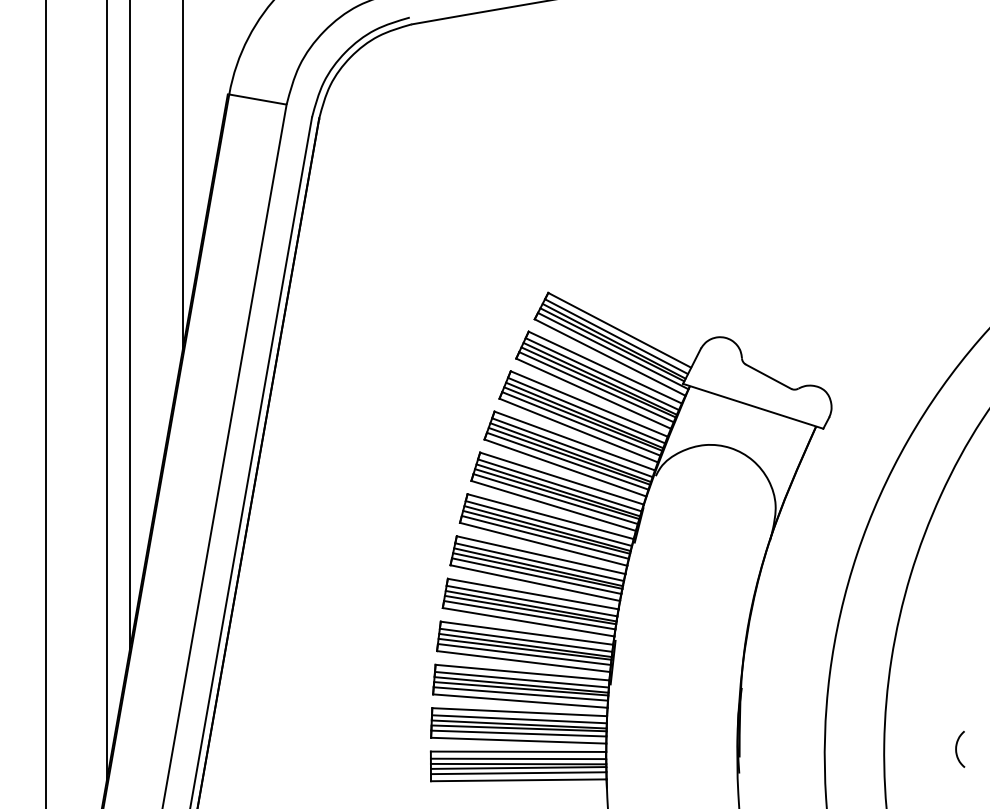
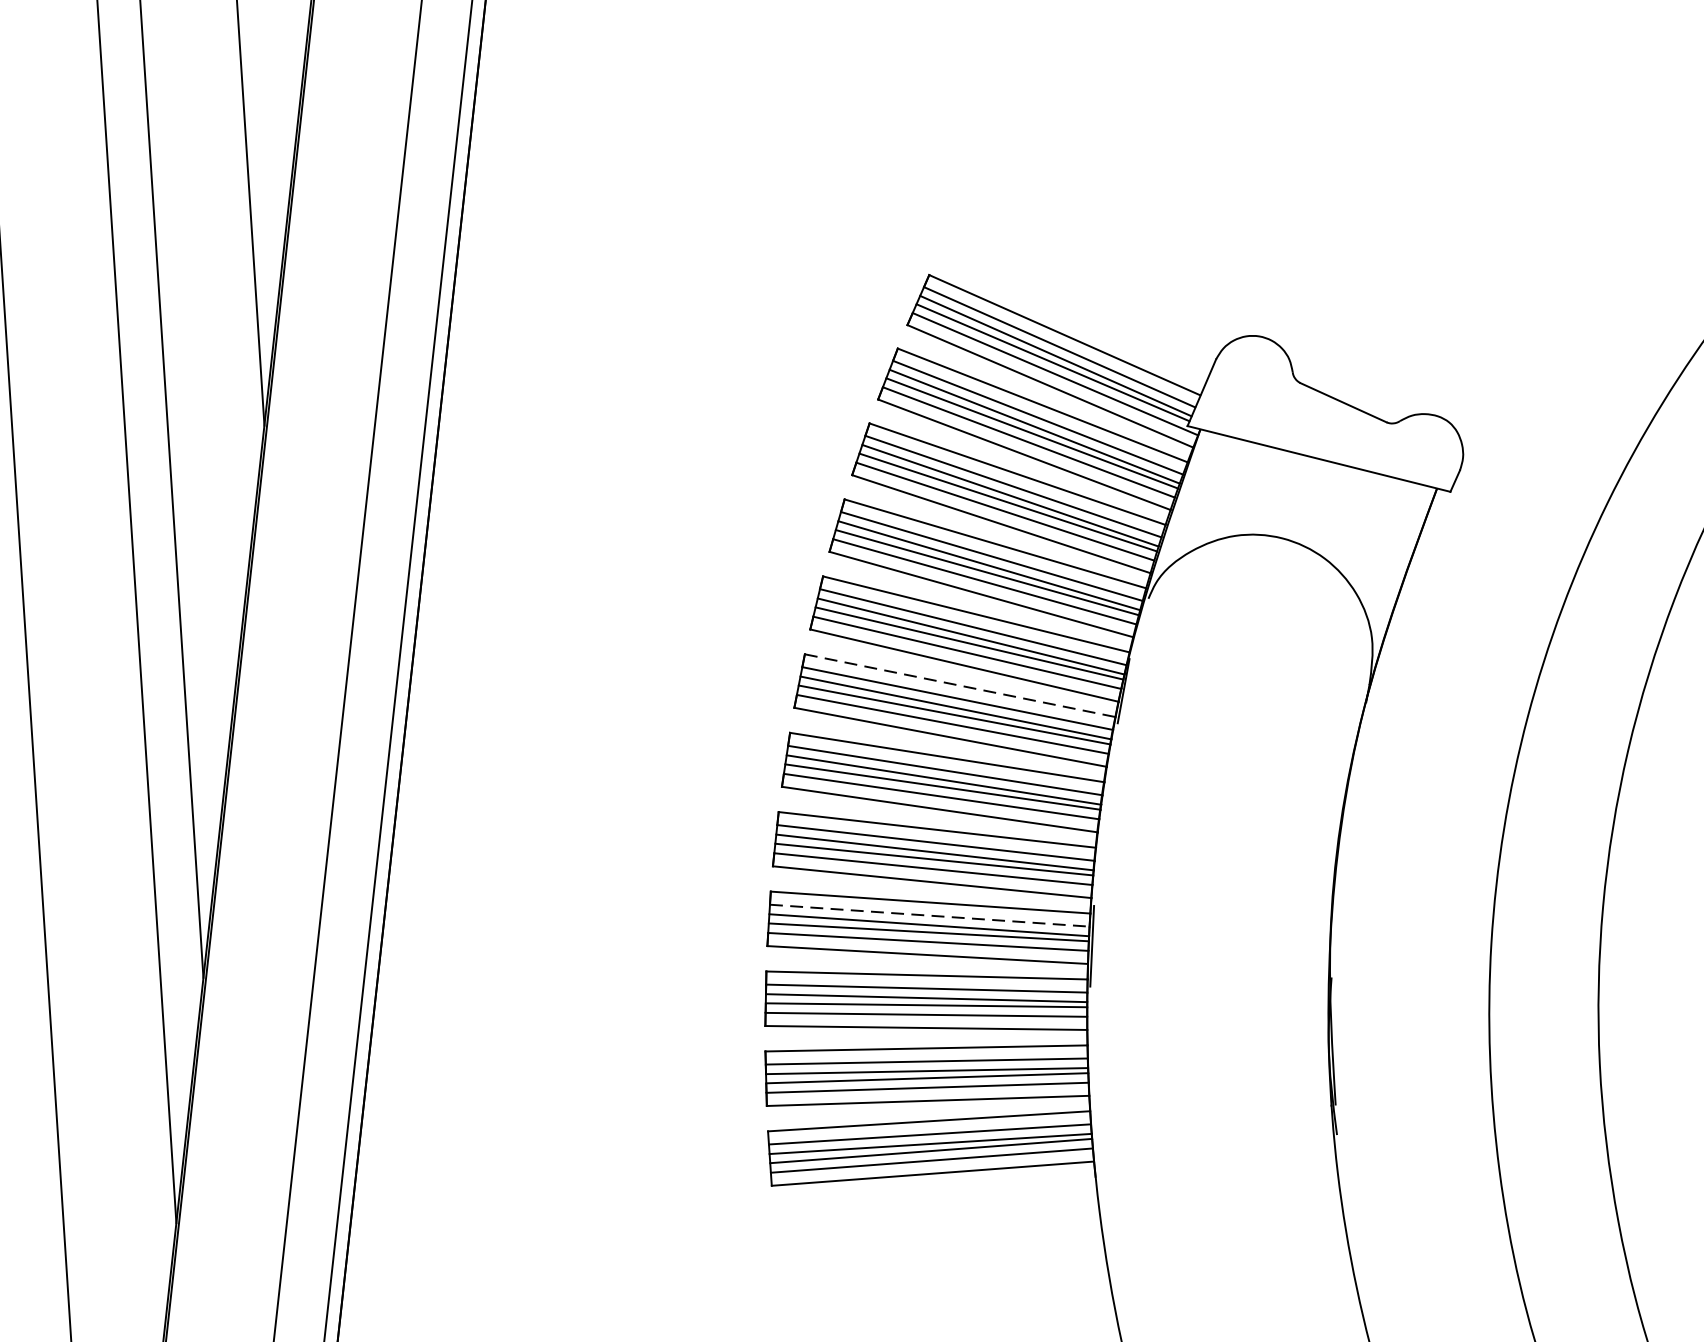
line: (551, 516) -> (961, 685), solid -> dashed
line: (526, 640) -> (930, 915), solid -> dashed

